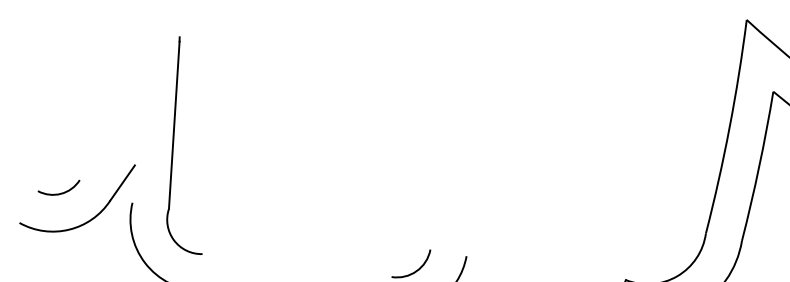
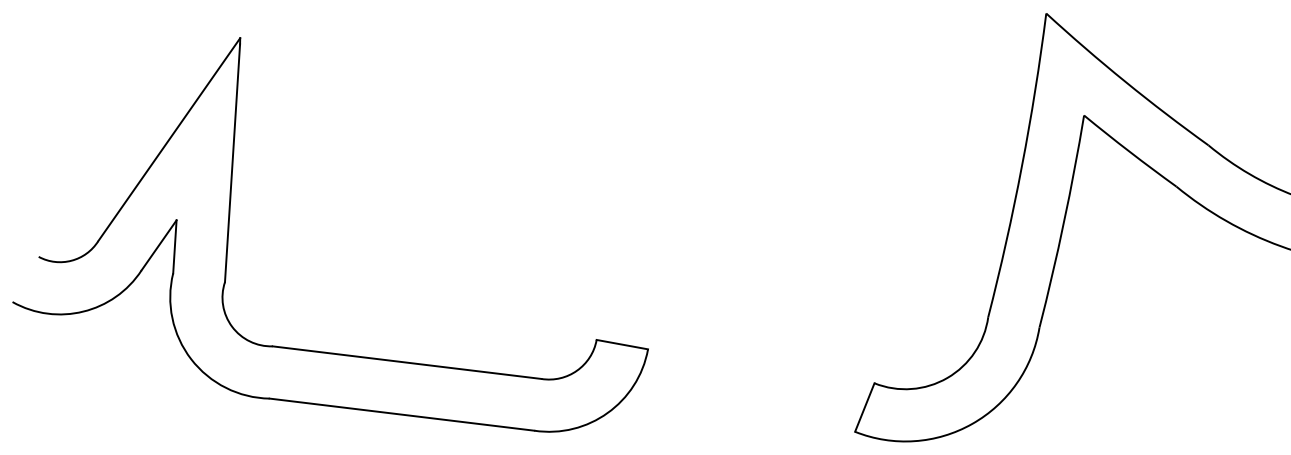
line: (129, 108) -> (169, 139), added
line: (133, 183) -> (174, 246), added
line: (448, 252) -> (622, 344), added
line: (296, 265) -> (406, 362), added

